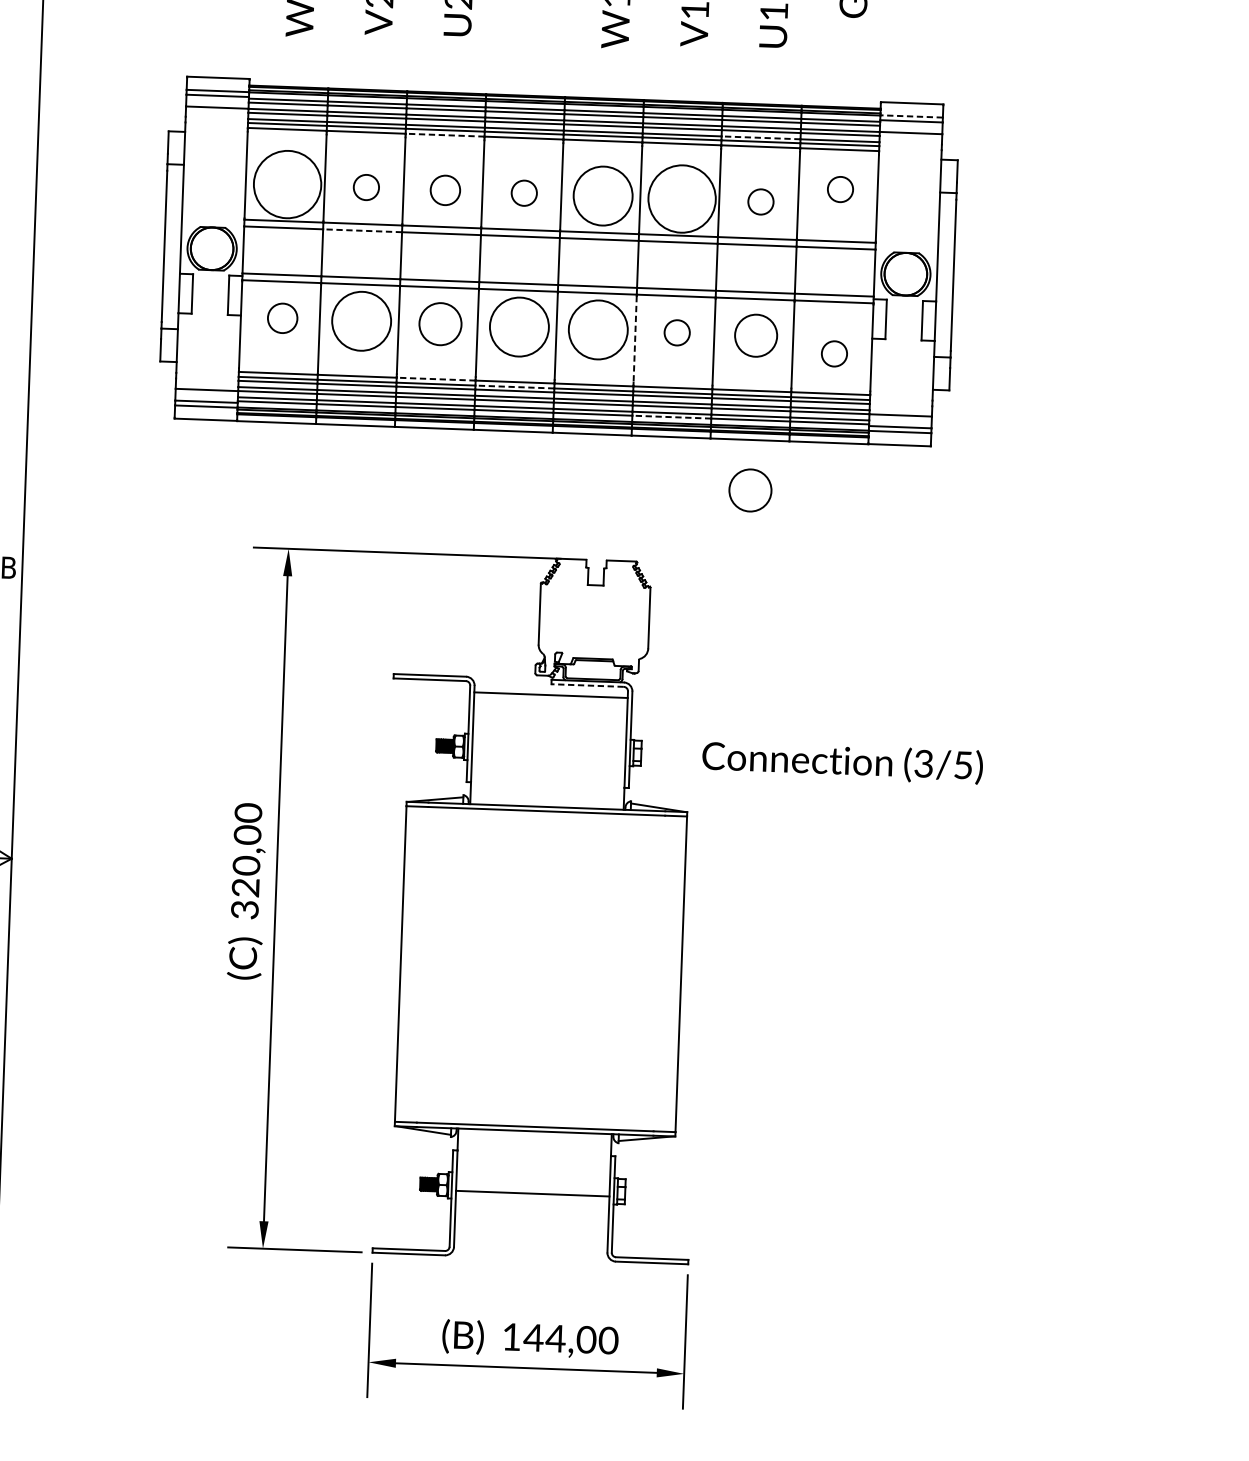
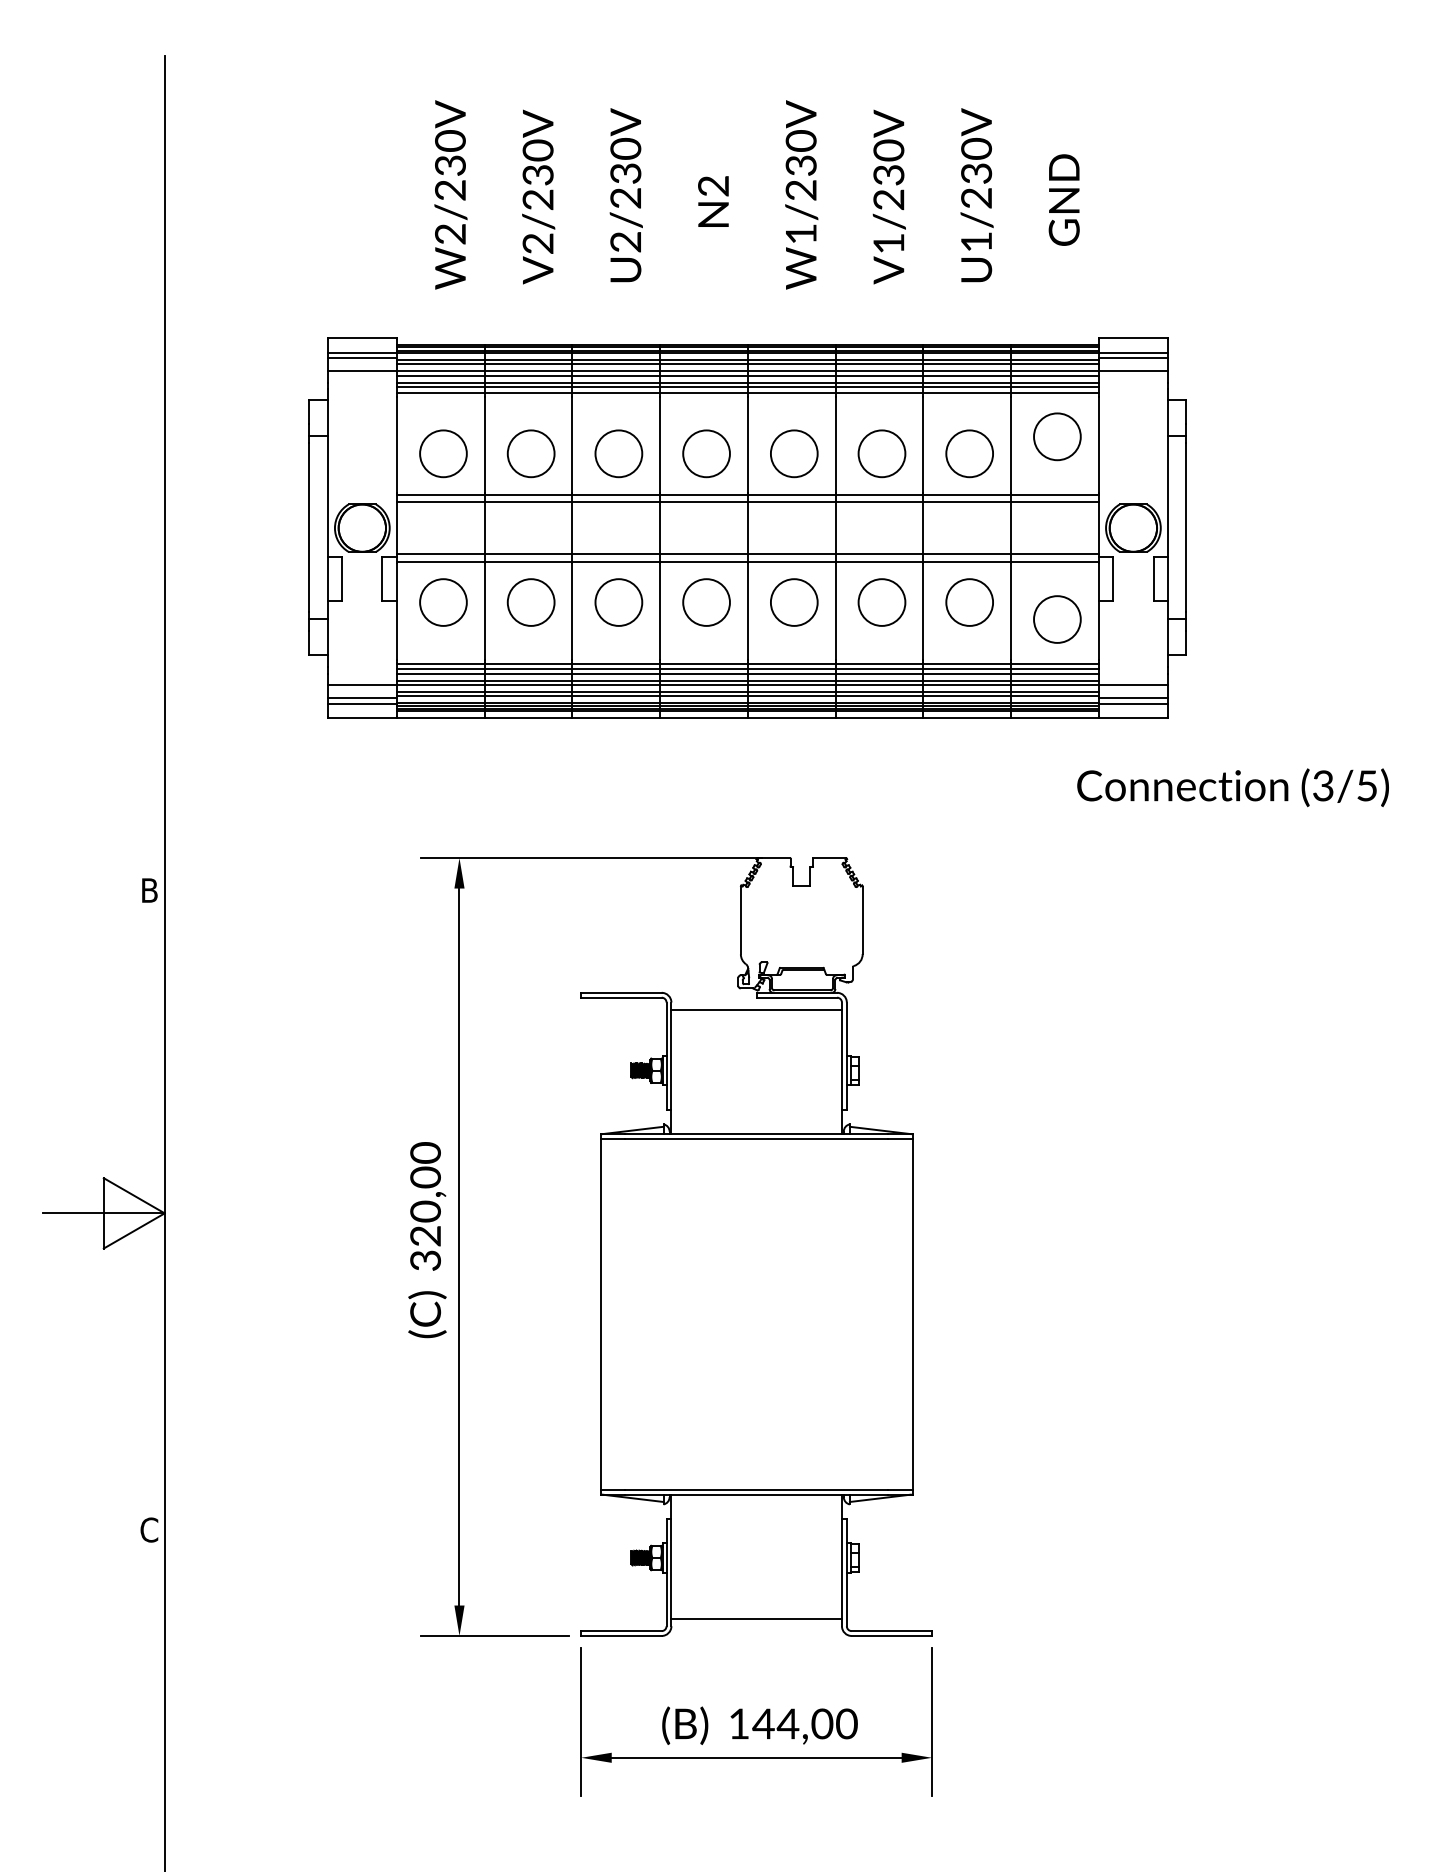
line: (911, 116) -> (1133, 352), dashed -> solid
line: (445, 135) -> (616, 392), dashed -> solid
line: (761, 137) -> (967, 382), dashed -> solid
circle: (287, 184) -> (443, 453), size x0.62
circle: (365, 187) -> (530, 453), size x1.67
circle: (840, 189) -> (1057, 436), size x1.67
circle: (445, 190) -> (618, 453), size x1.43
circle: (524, 192) -> (706, 453), size x1.67
circle: (603, 195) -> (794, 453), size x0.71
circle: (681, 198) -> (881, 453), size x0.62
circle: (760, 201) -> (969, 453), size x1.67
line: (362, 231) -> (528, 502), dashed -> solid
circle: (282, 318) -> (443, 602), size x1.43
circle: (360, 321) -> (530, 602), size x0.71
circle: (519, 327) -> (706, 602), size x0.71
circle: (597, 329) -> (793, 602), size x0.71
circle: (676, 332) -> (881, 602), size x1.67
line: (635, 340) -> (835, 612), dashed -> solid
circle: (834, 353) -> (1057, 619), size x1.67
line: (436, 378) -> (616, 663), dashed -> solid
line: (515, 387) -> (704, 669), dashed -> solid
line: (671, 417) -> (879, 696), dashed -> solid
circle: (750, 490) -> (969, 774), removed
line: (587, 685) -> (796, 997), dashed -> solid
text: (842, 762) -> (1232, 787), moved
line: (532, 1193) -> (756, 1618), moved

